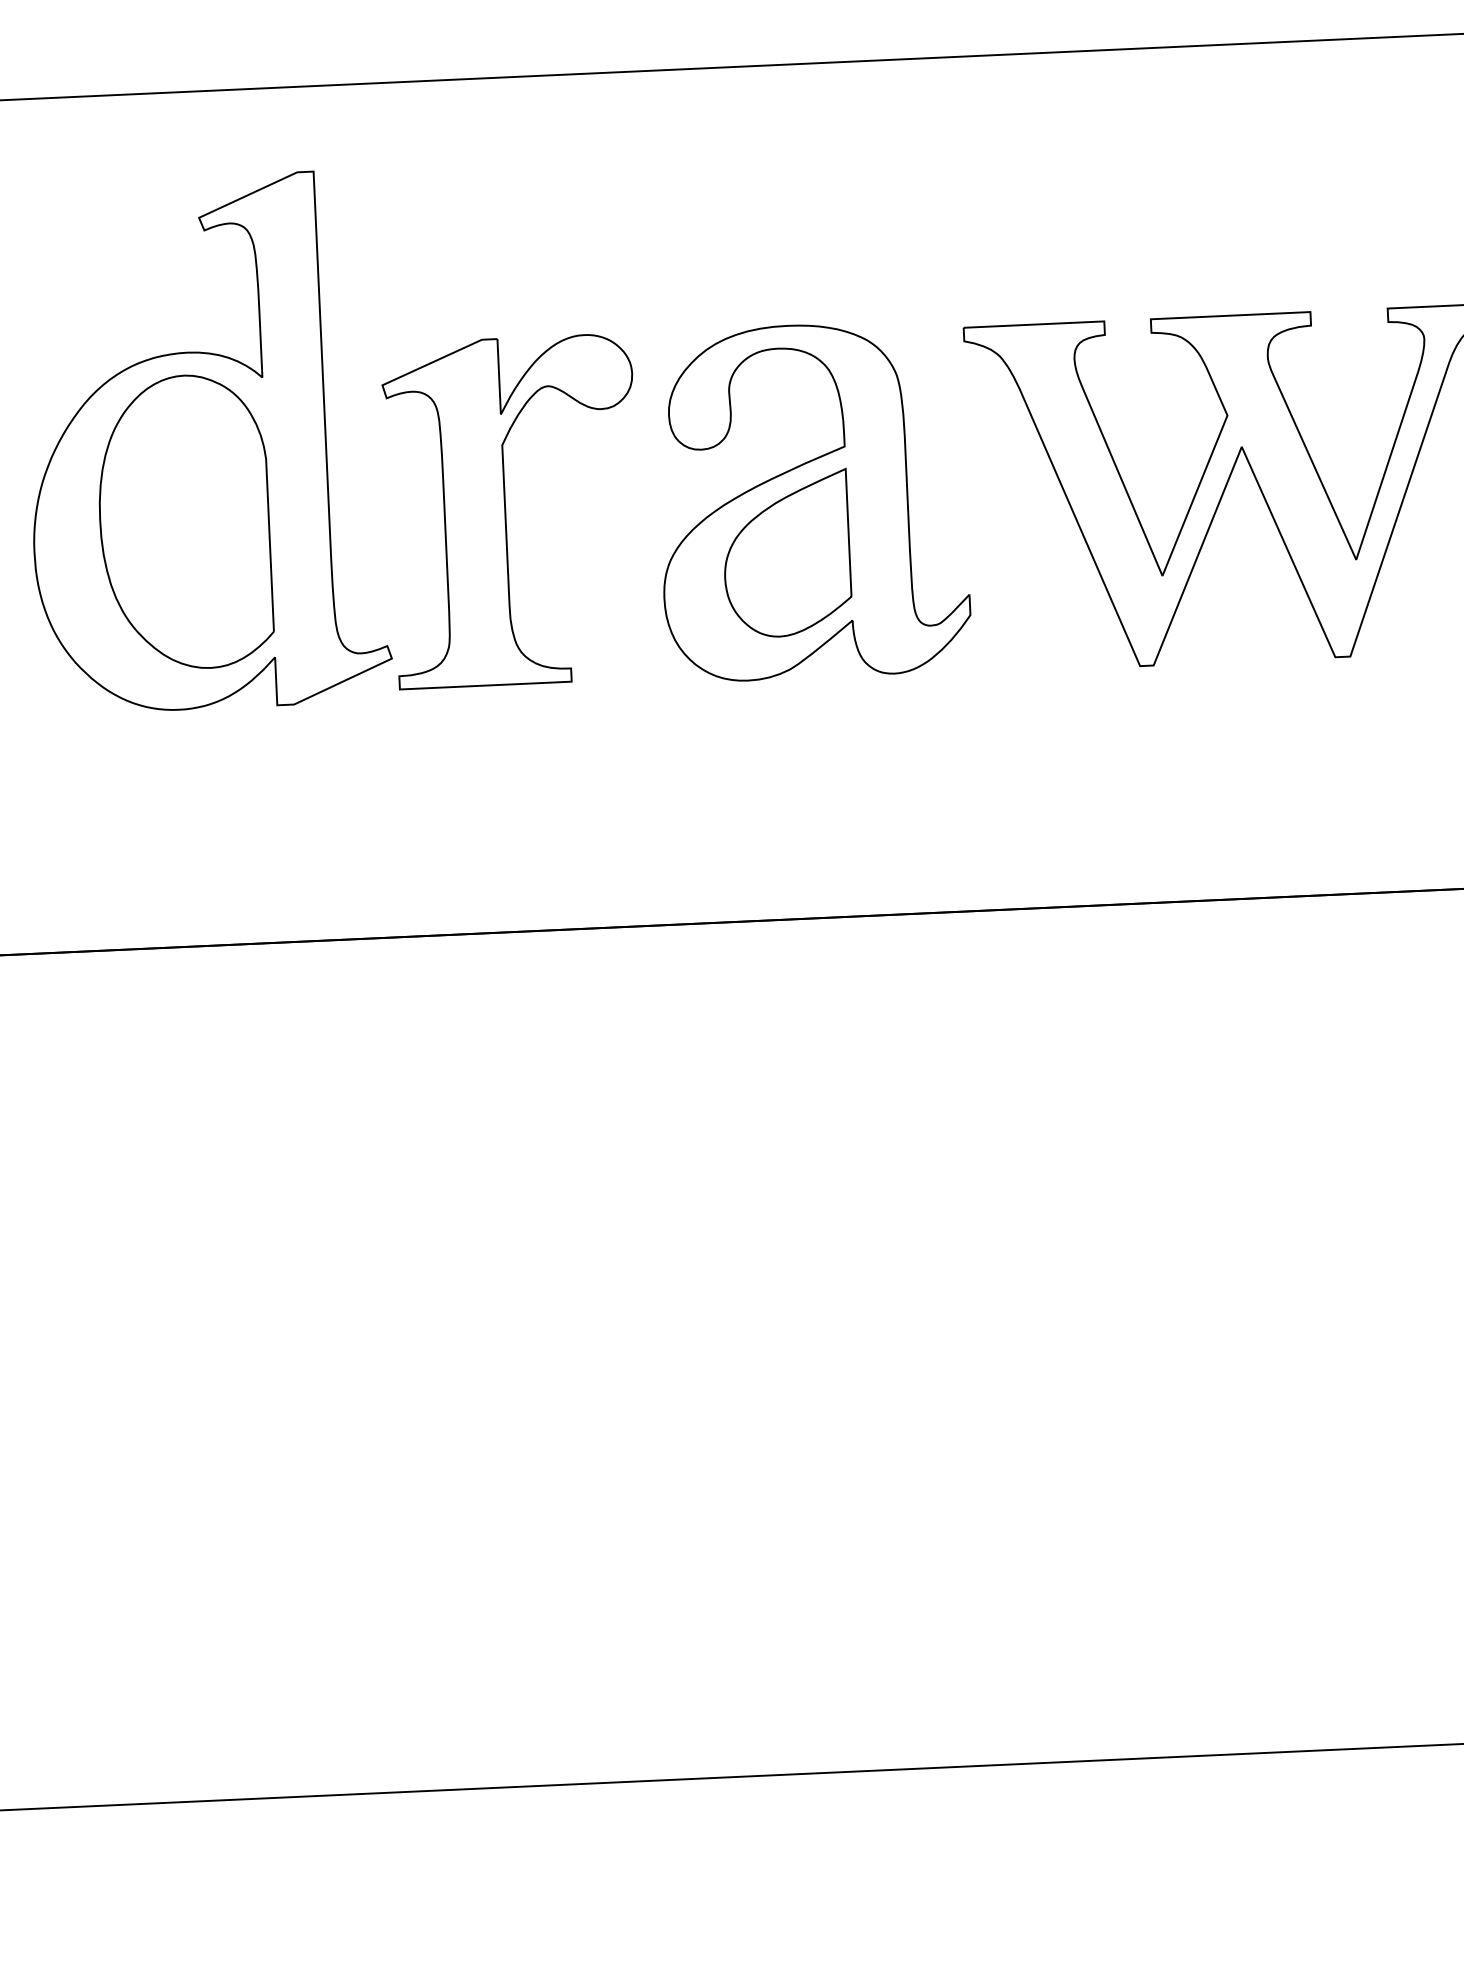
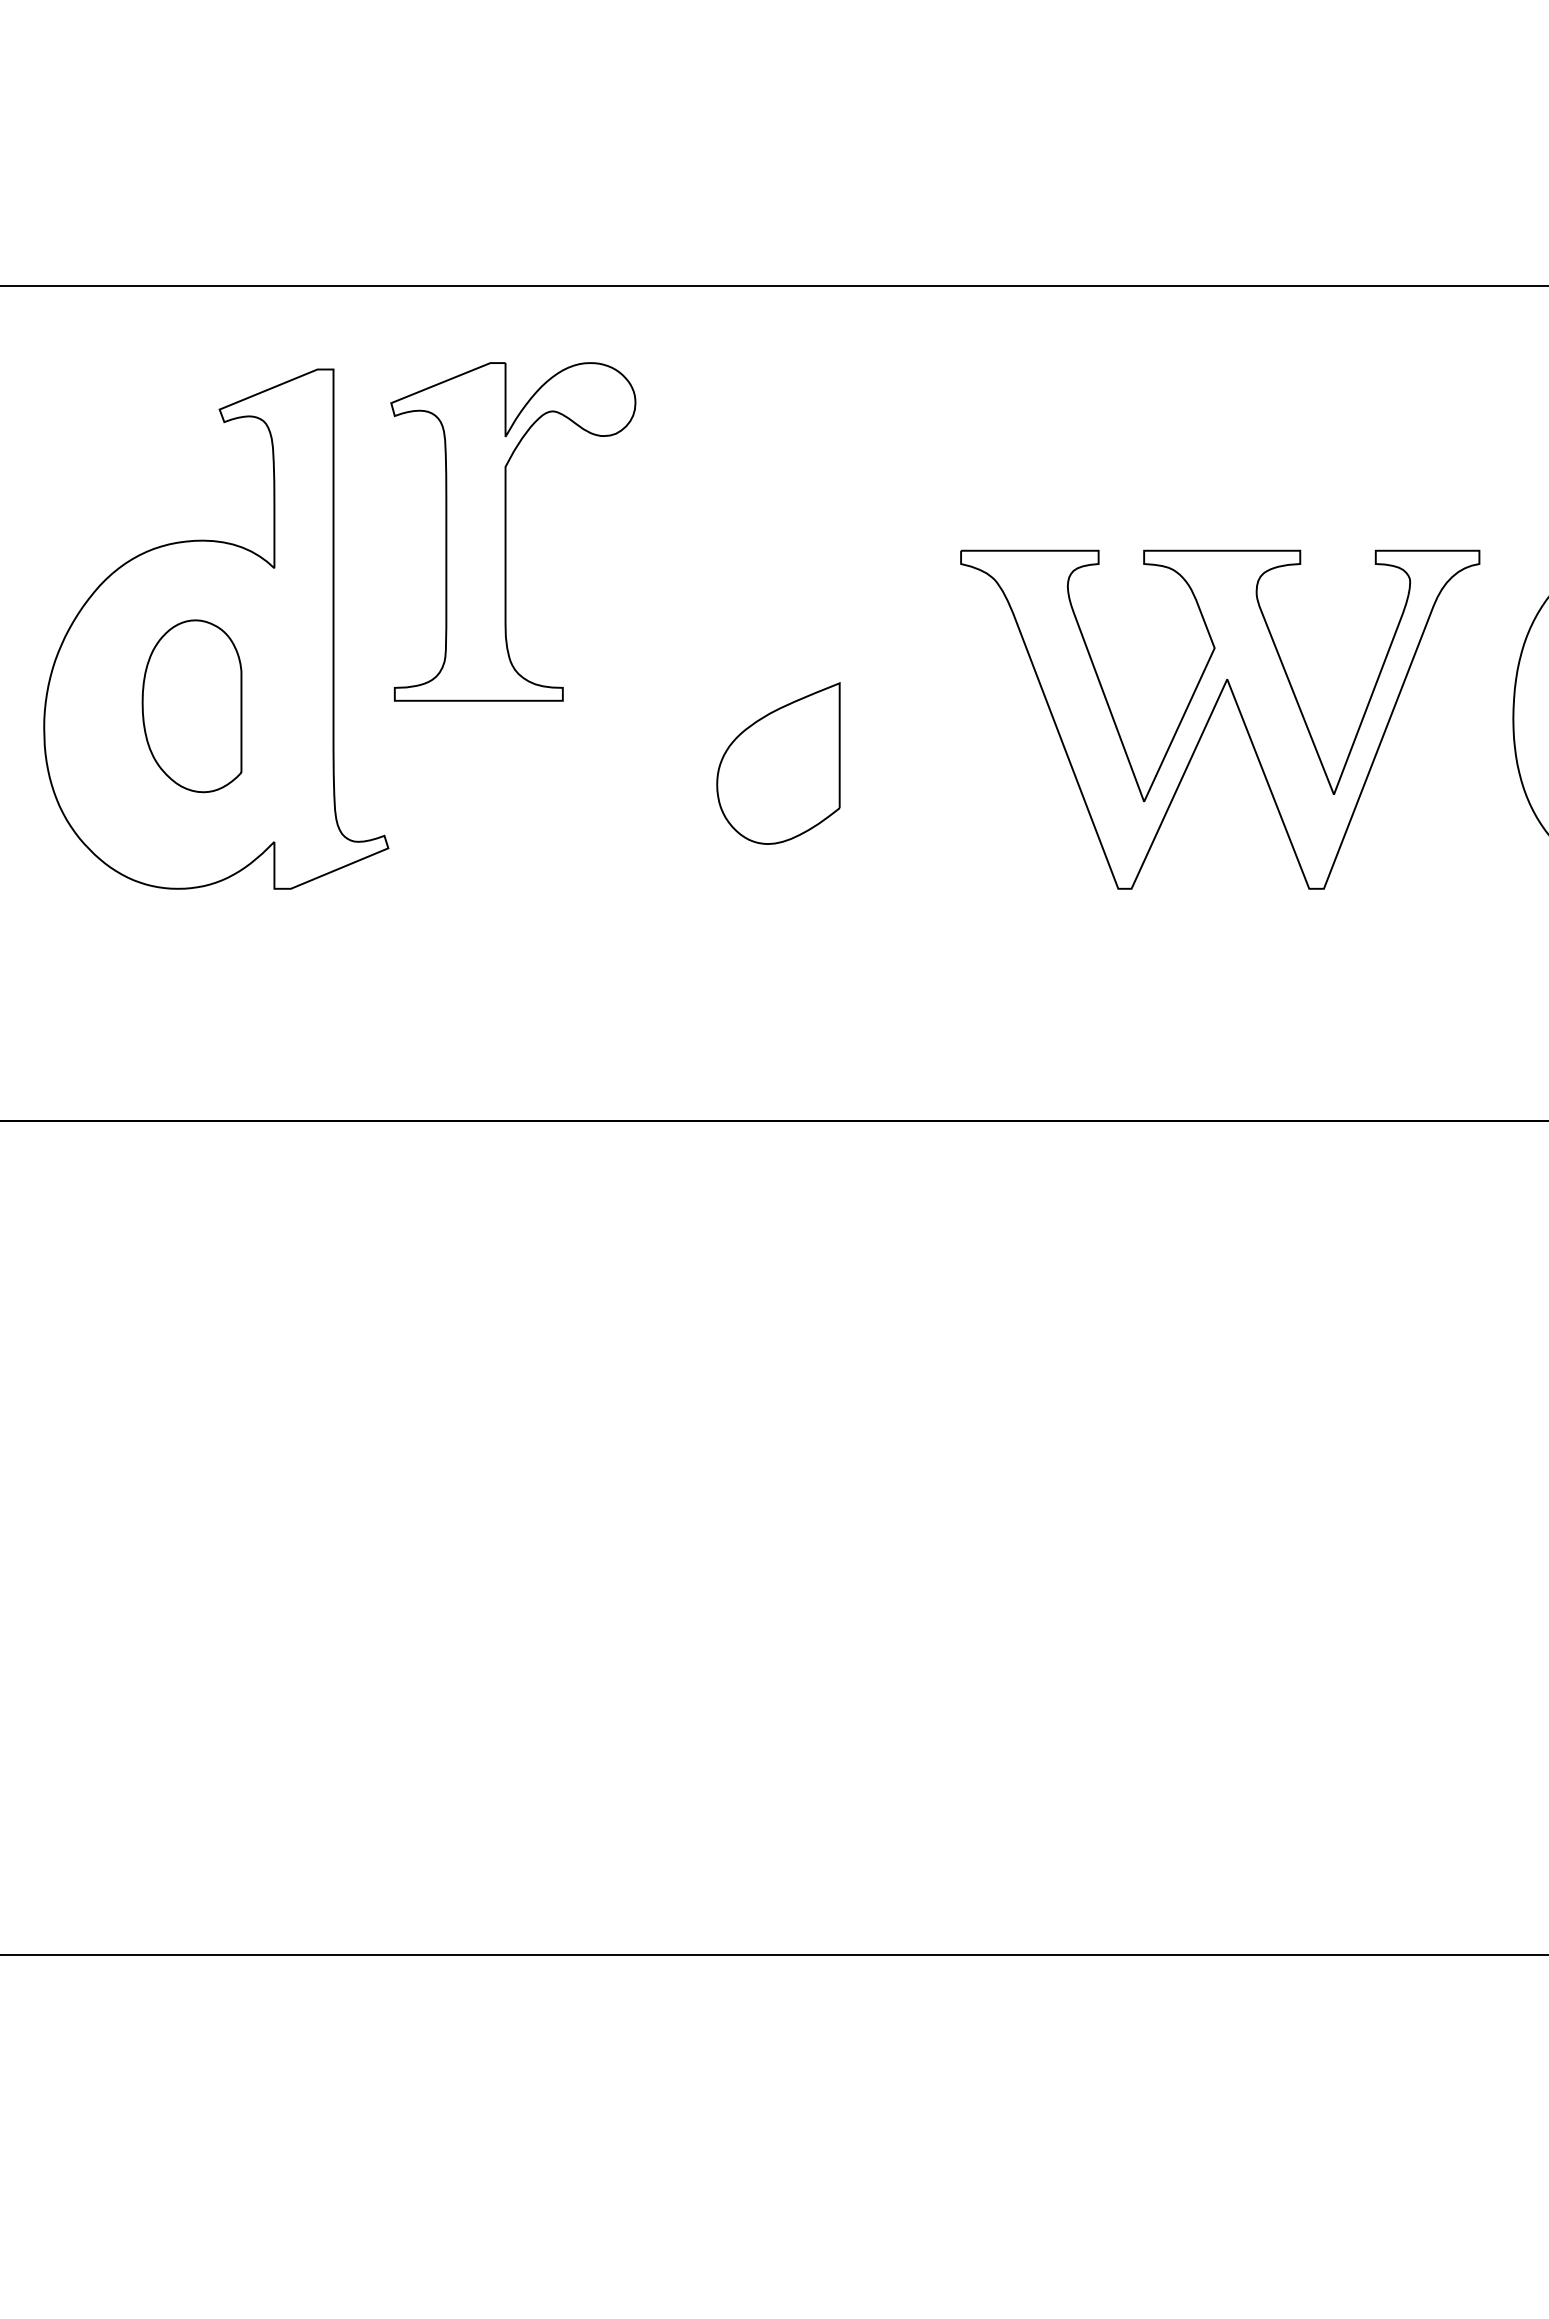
part: (812, 501) -> (805, 713), removed
part: (506, 511) -> (506, 531), moved
part: (184, 522) -> (191, 706), size x0.6

